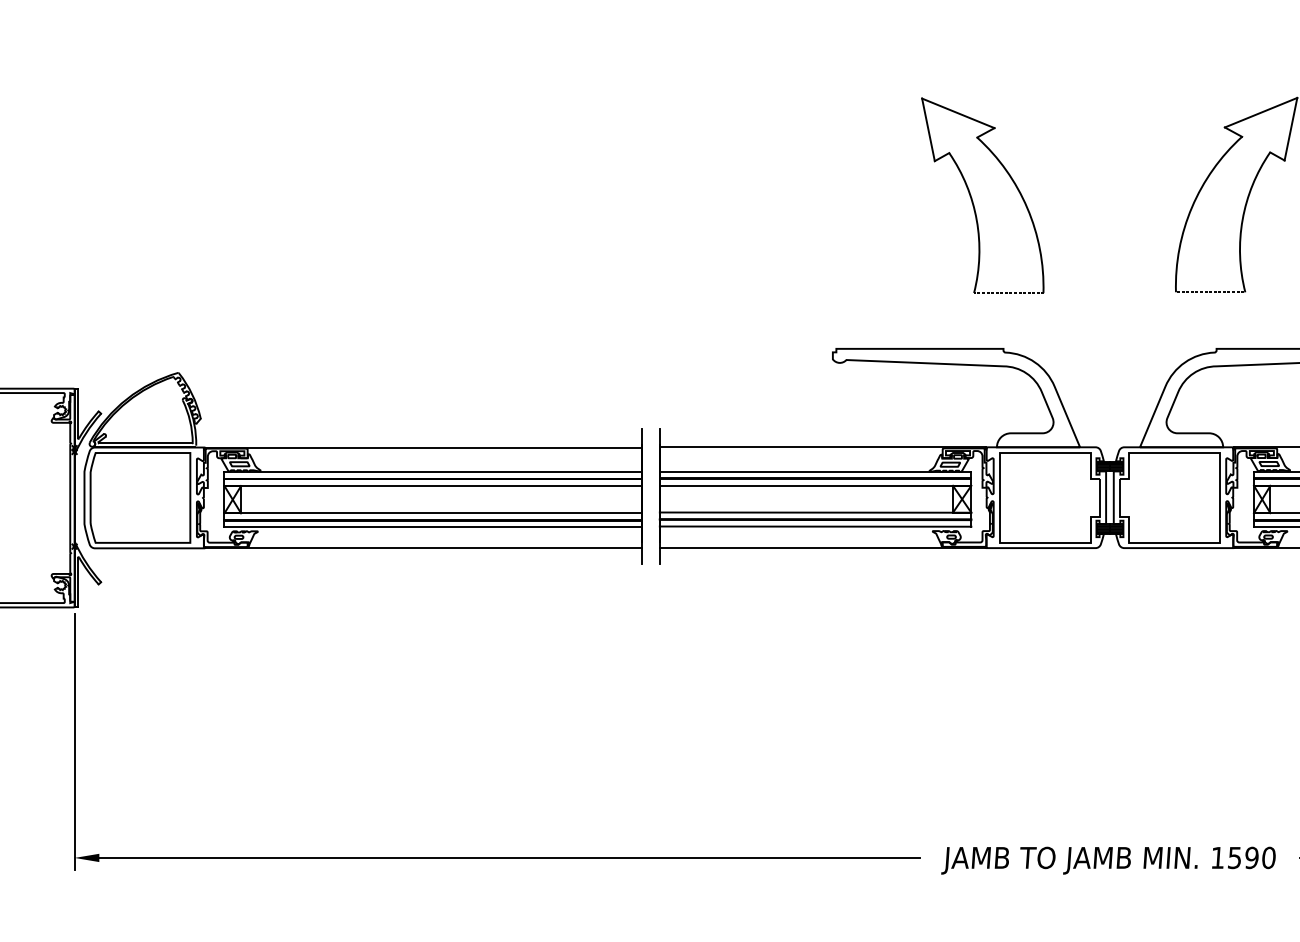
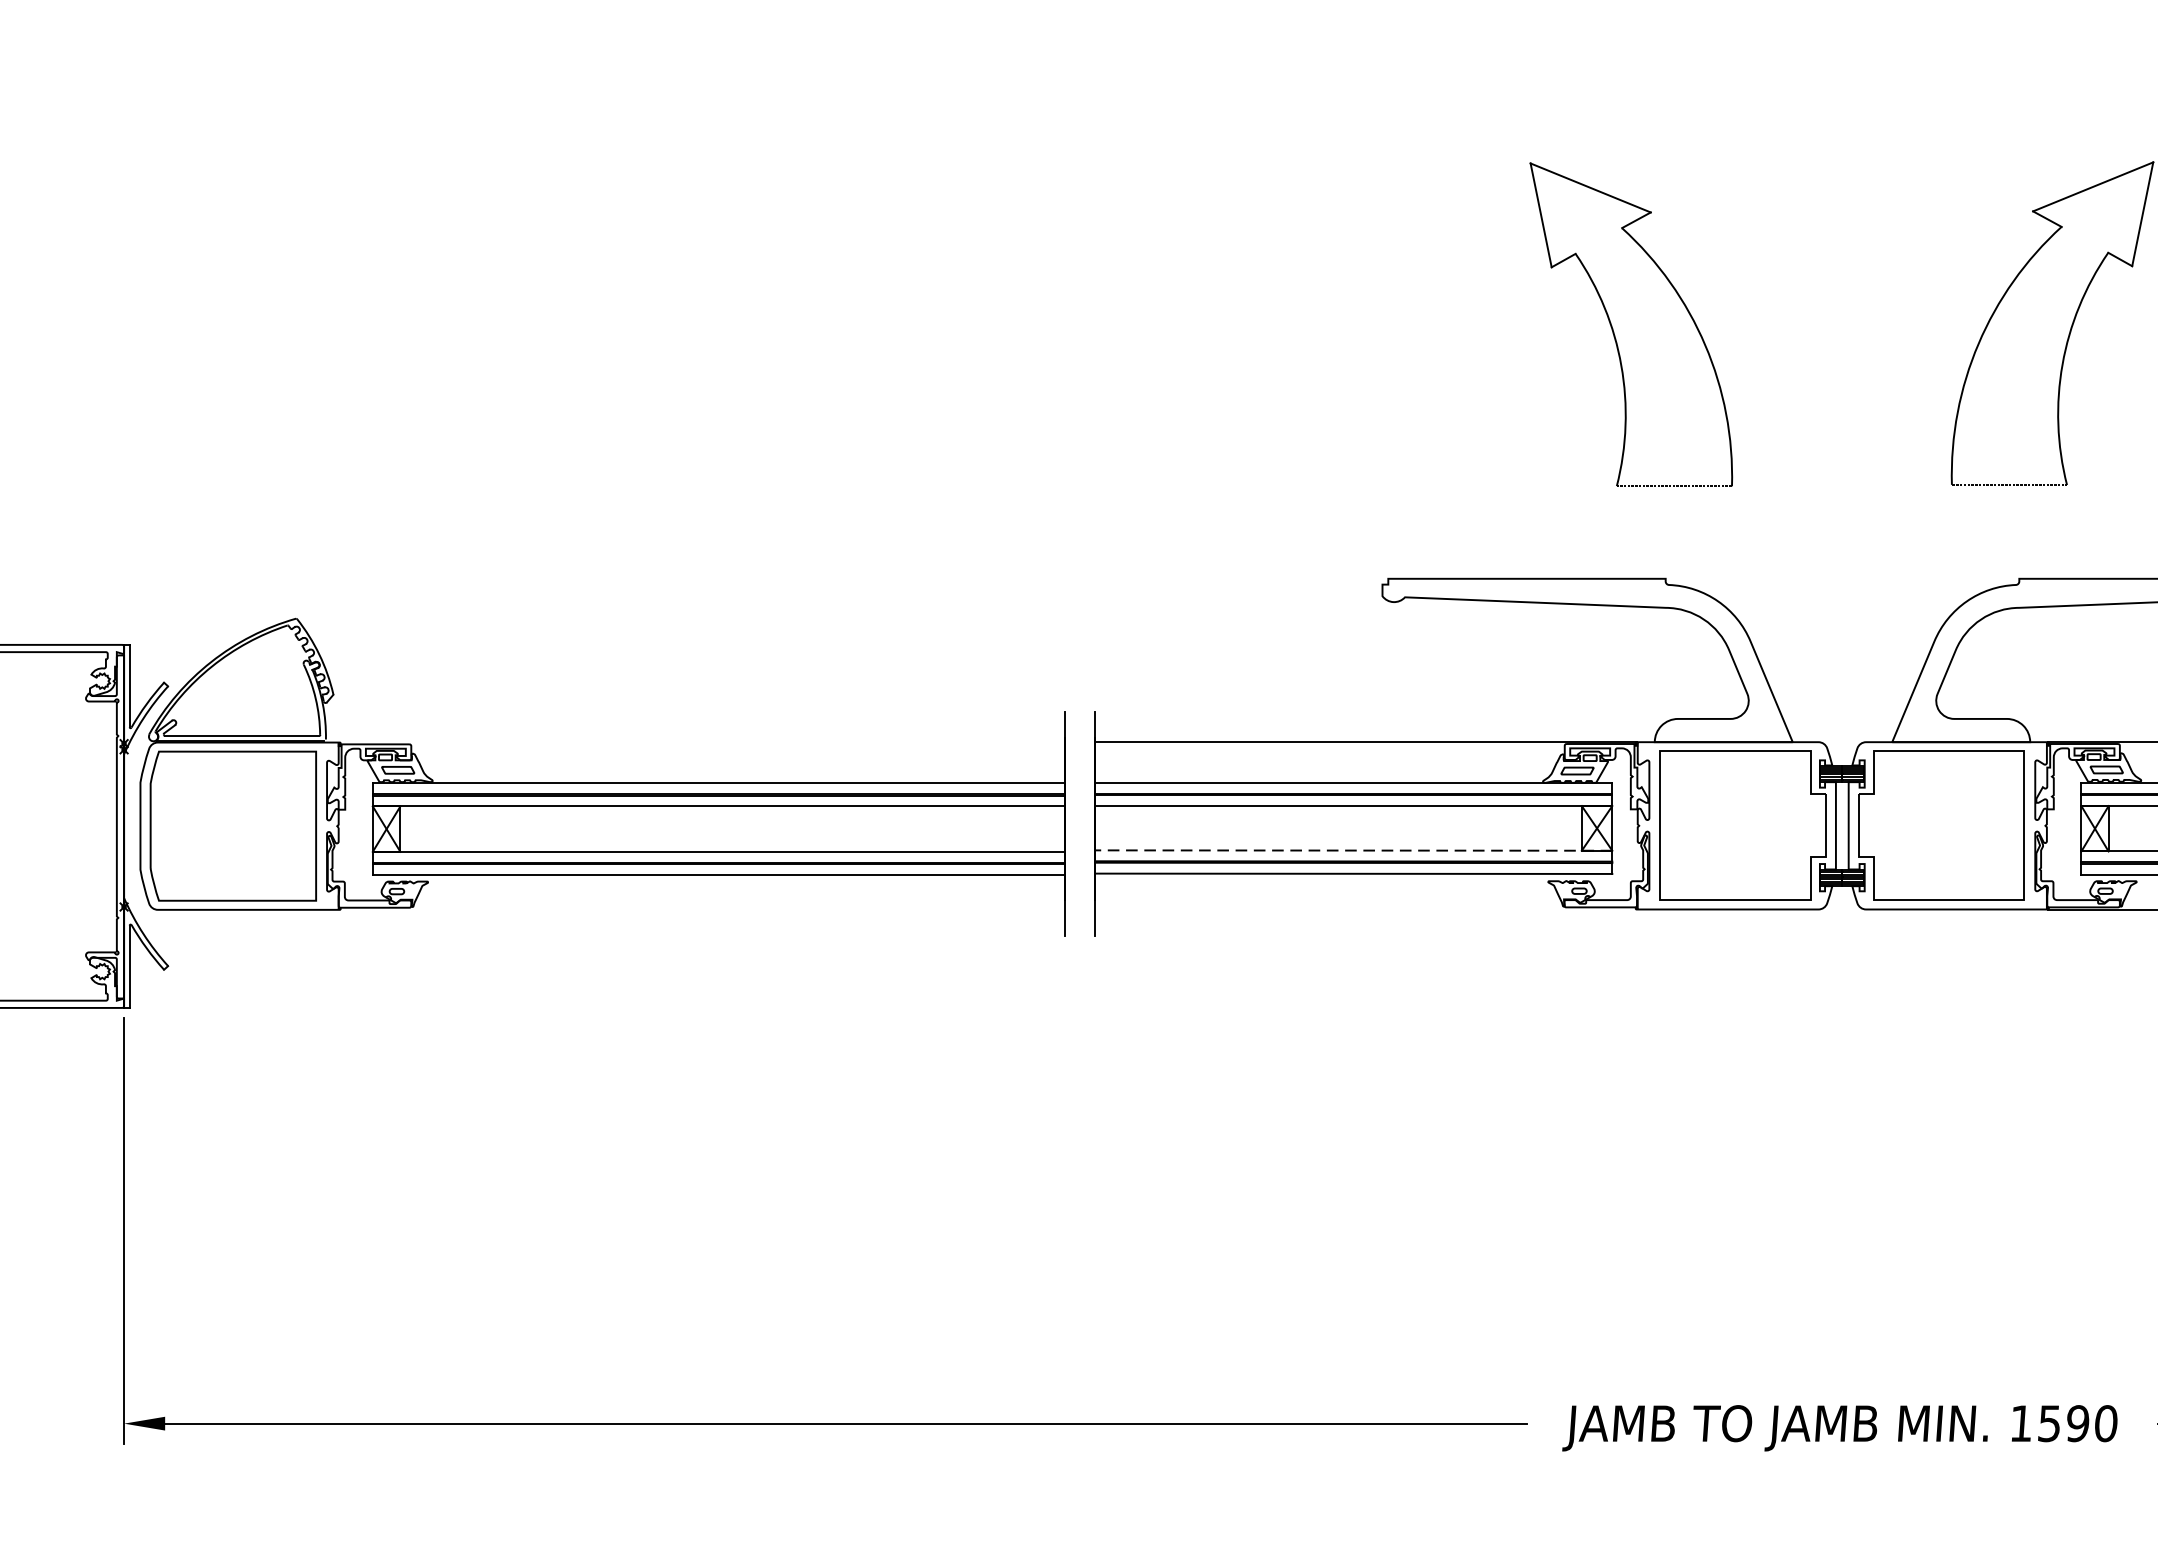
line: (422, 447) -> (701, 742), removed
line: (815, 512) -> (1353, 850), solid -> dashed
line: (422, 548) -> (701, 910), removed
line: (822, 548) -> (1365, 910), removed

